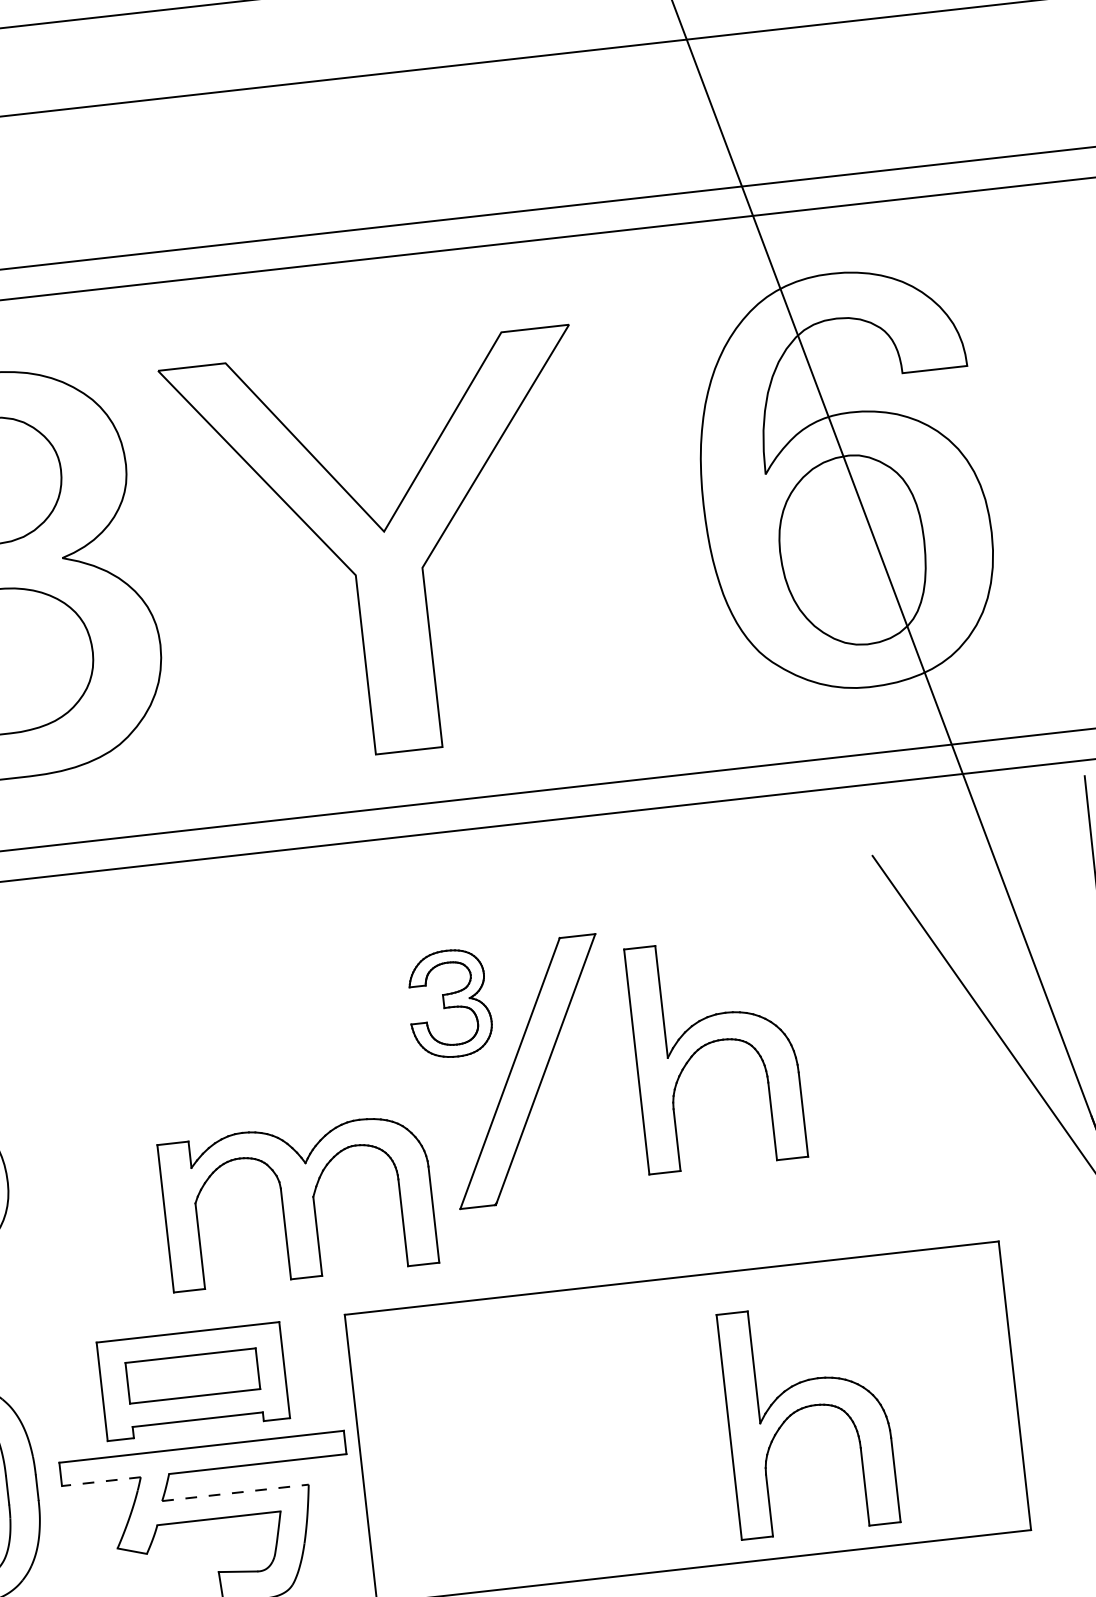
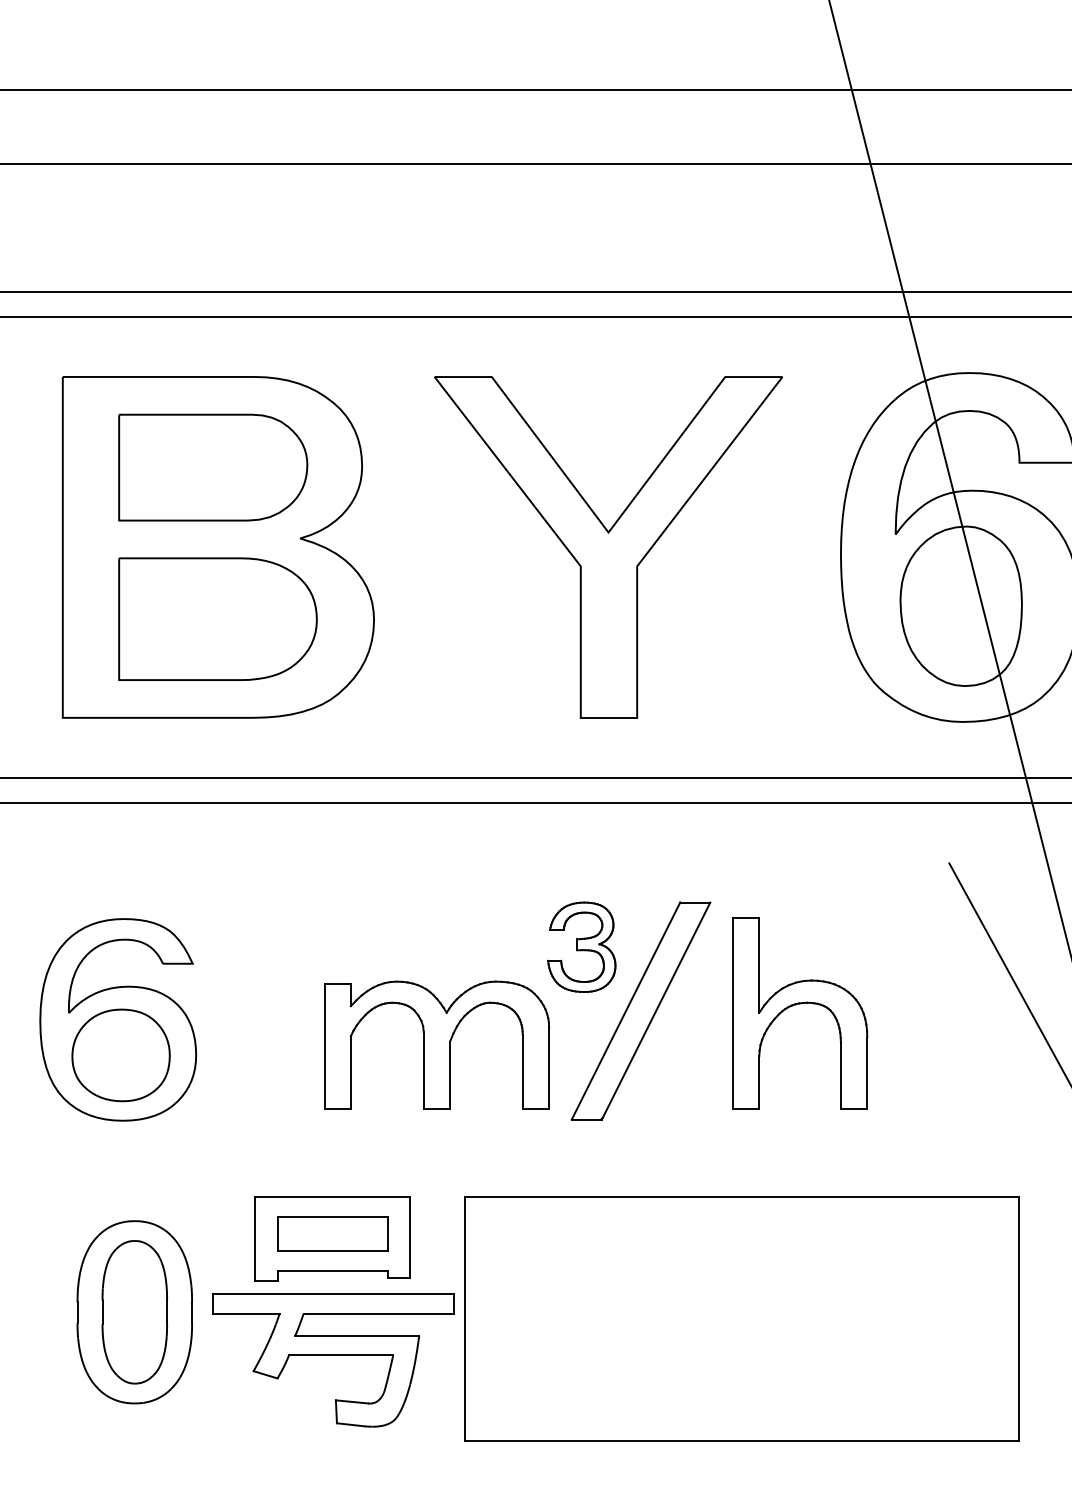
part: (386, 549) -> (608, 547), moved
part: (297, 1201) -> (436, 1044), moved
part: (803, 1409) -> (839, 1319), removed
line: (100, 1481) -> (245, 1313), dashed -> solid
line: (235, 1492) -> (357, 1335), dashed -> solid

